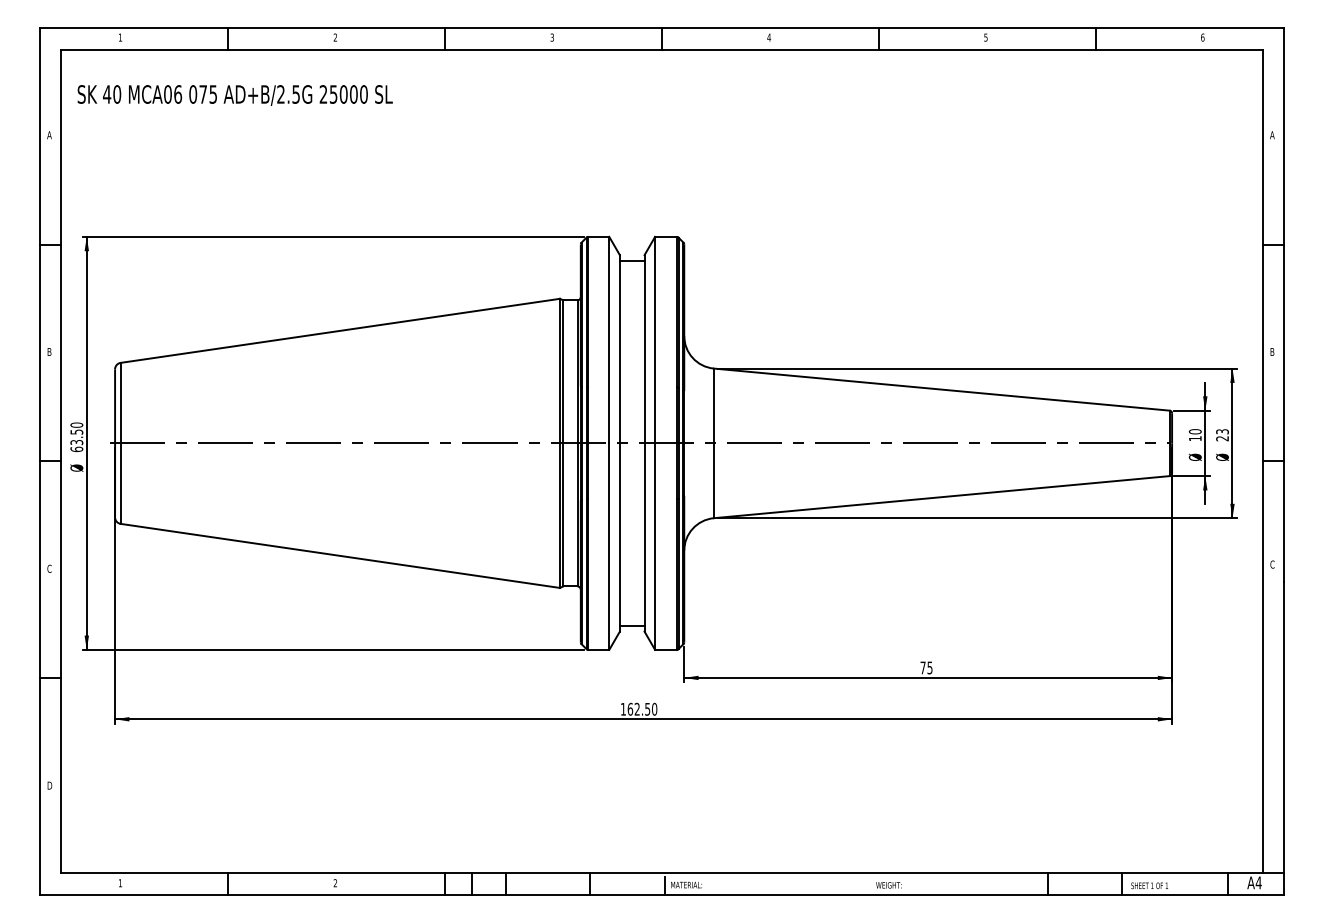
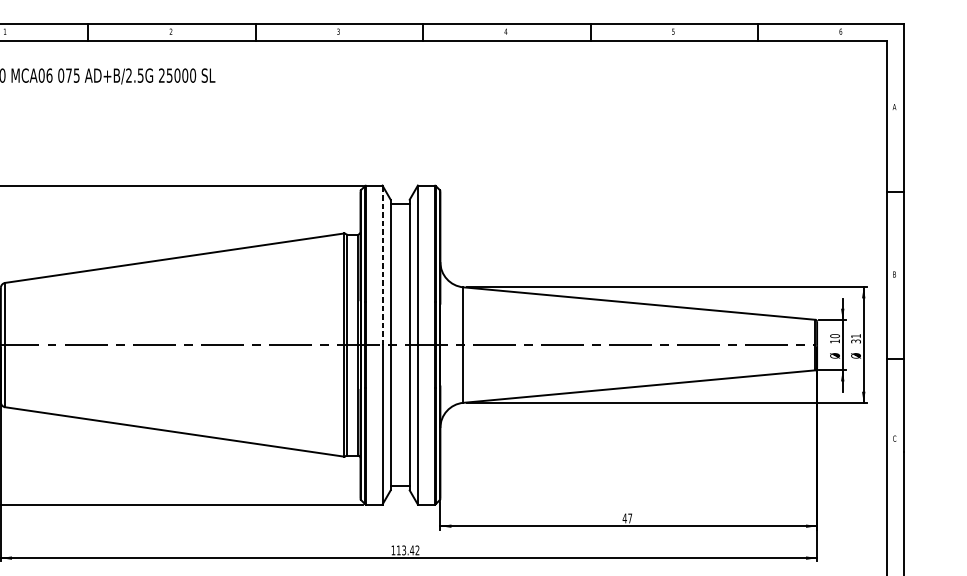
line: (609, 339) -> (382, 264), solid -> dashed
text: (1222, 435) -> (856, 338), 23 -> 31
text: (926, 667) -> (627, 518), 75 -> 47
text: (642, 708) -> (408, 549), 162.50 -> 113.42

